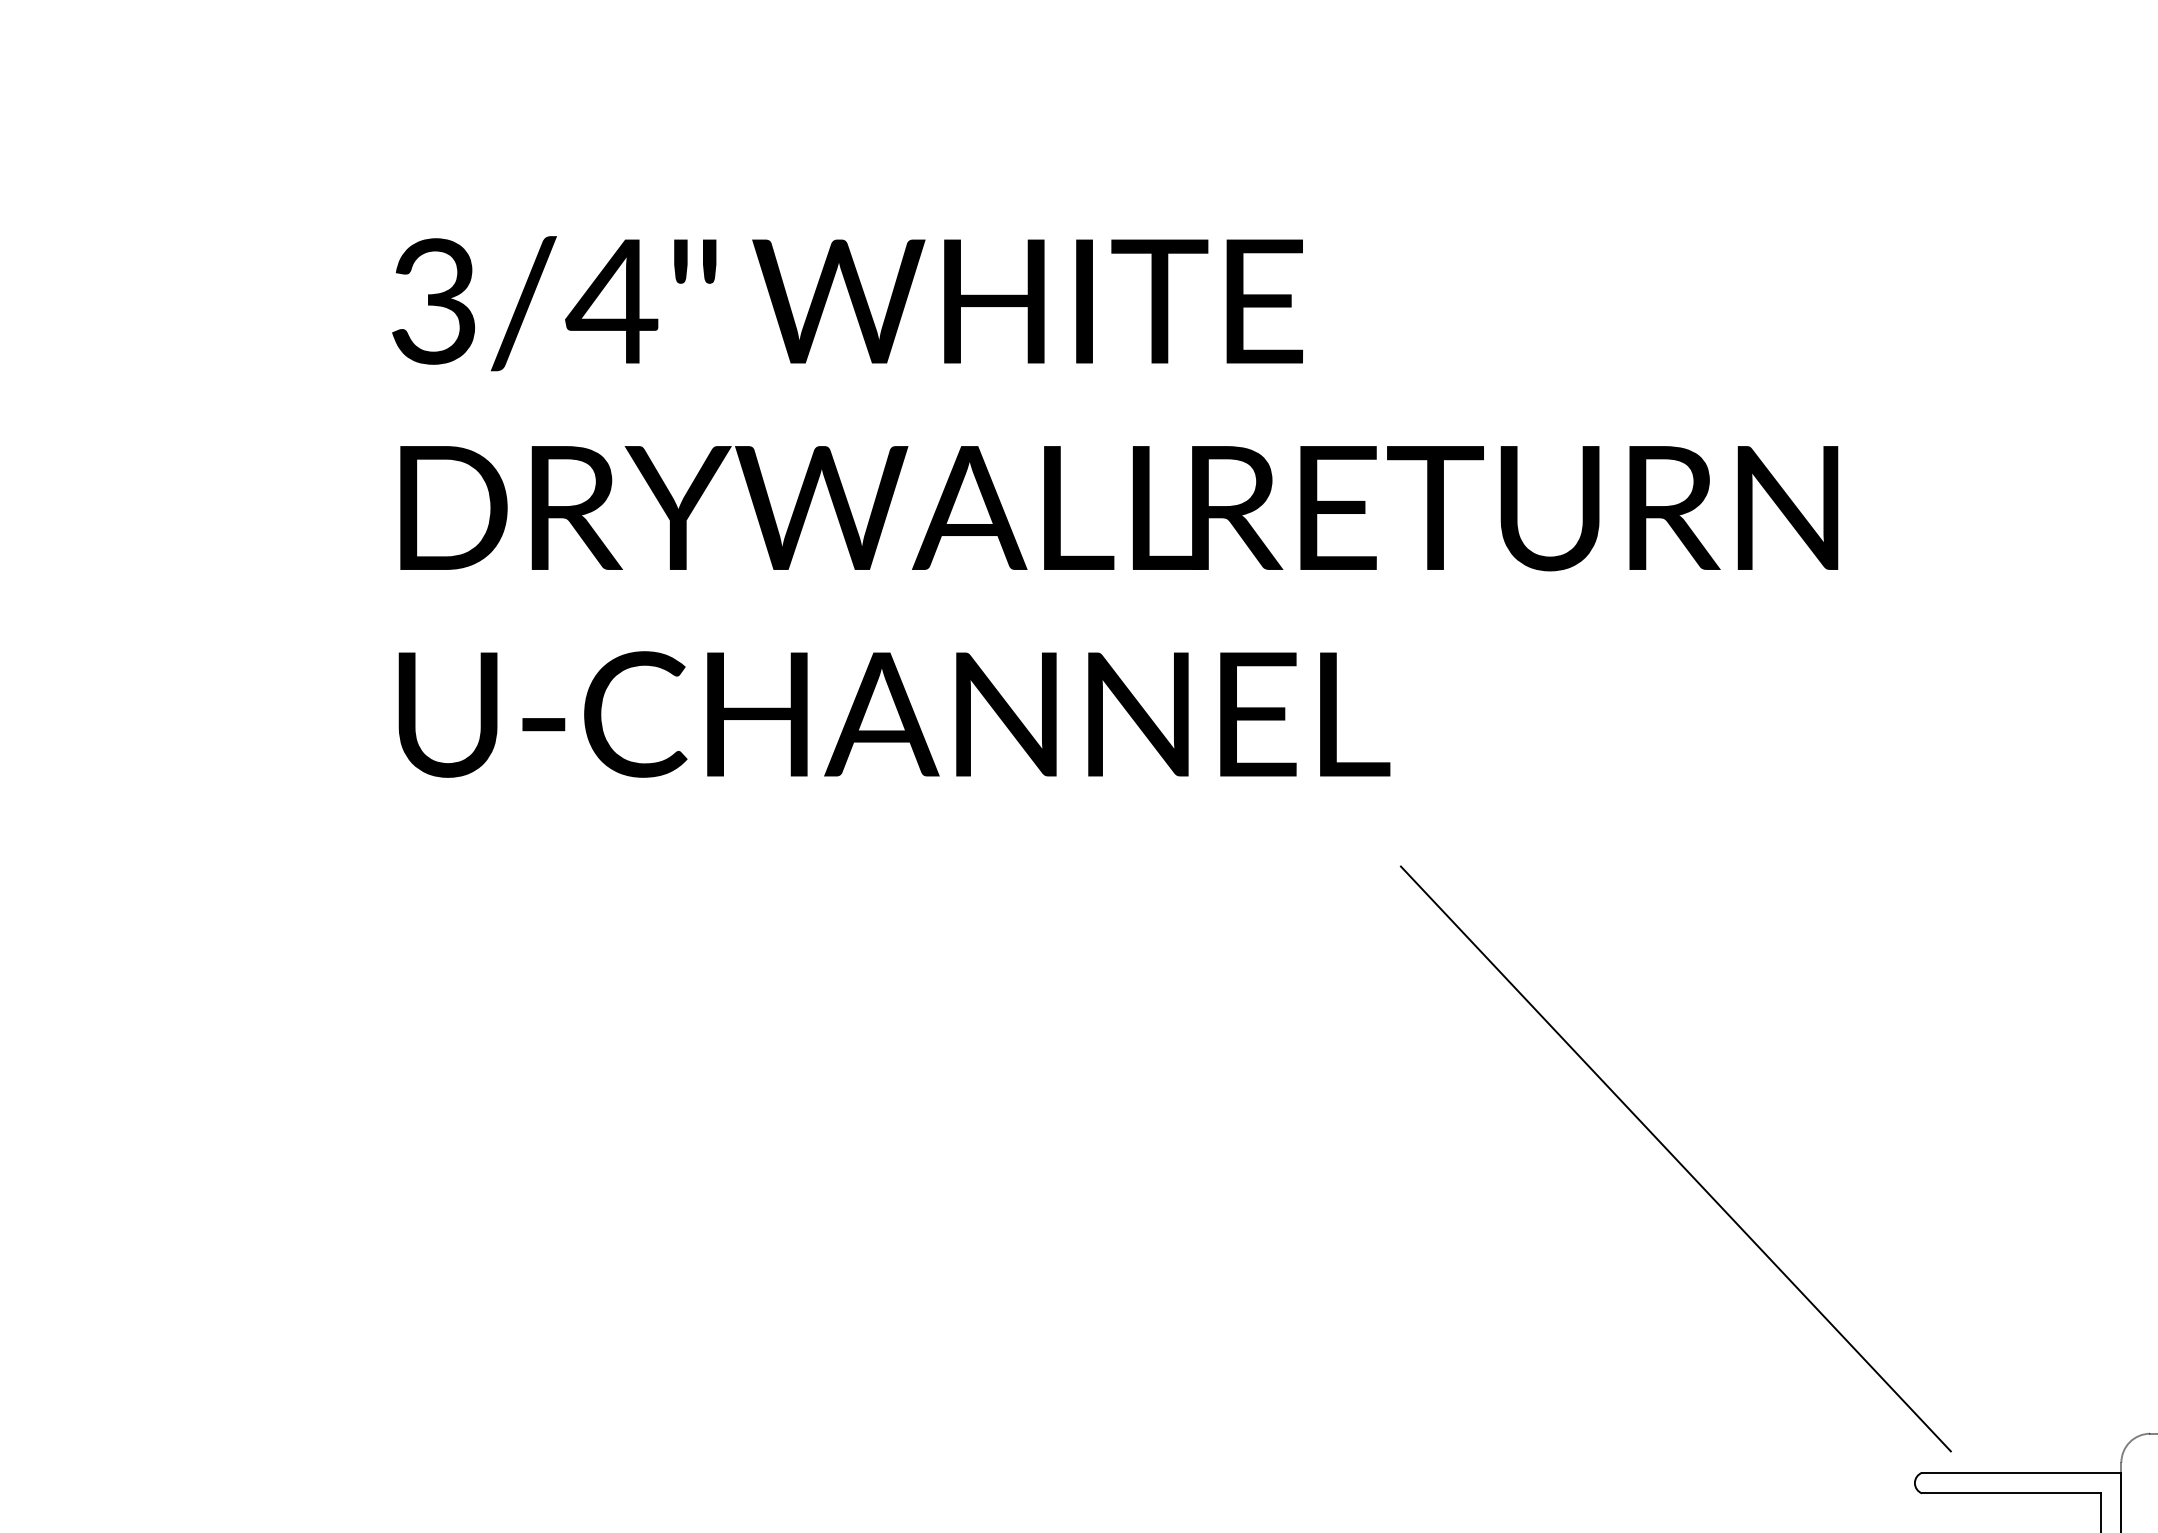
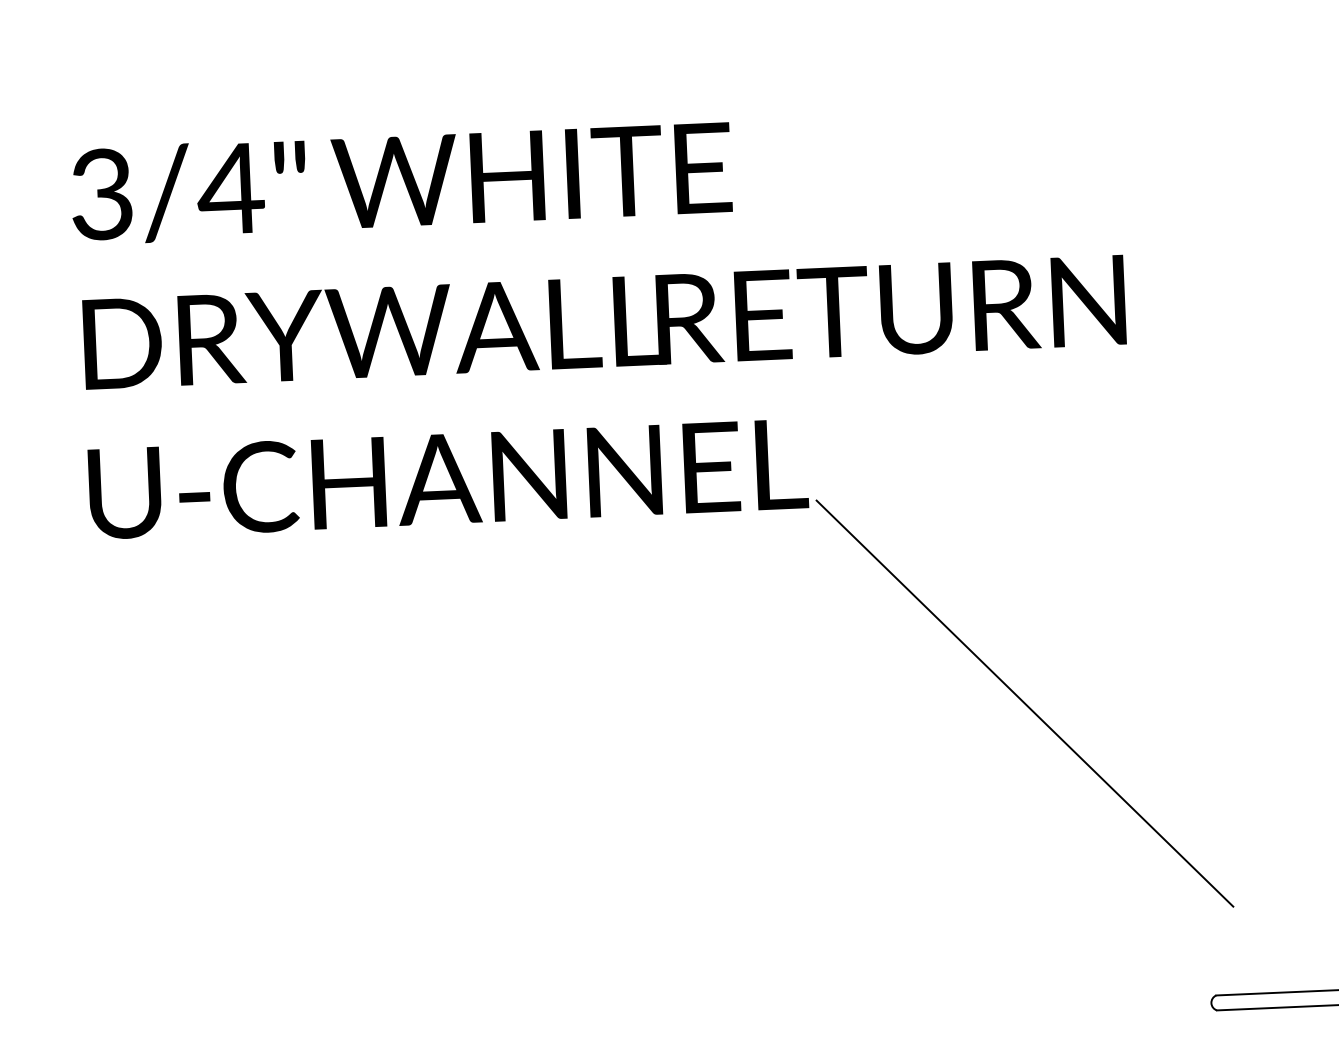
line: (1675, 1158) -> (1024, 703), moved

